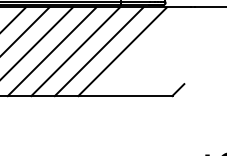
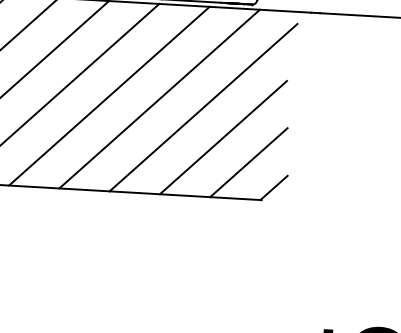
line: (142, 54) -> (201, 107), added
line: (153, 67) -> (223, 136), added
line: (165, 78) -> (248, 161), added

